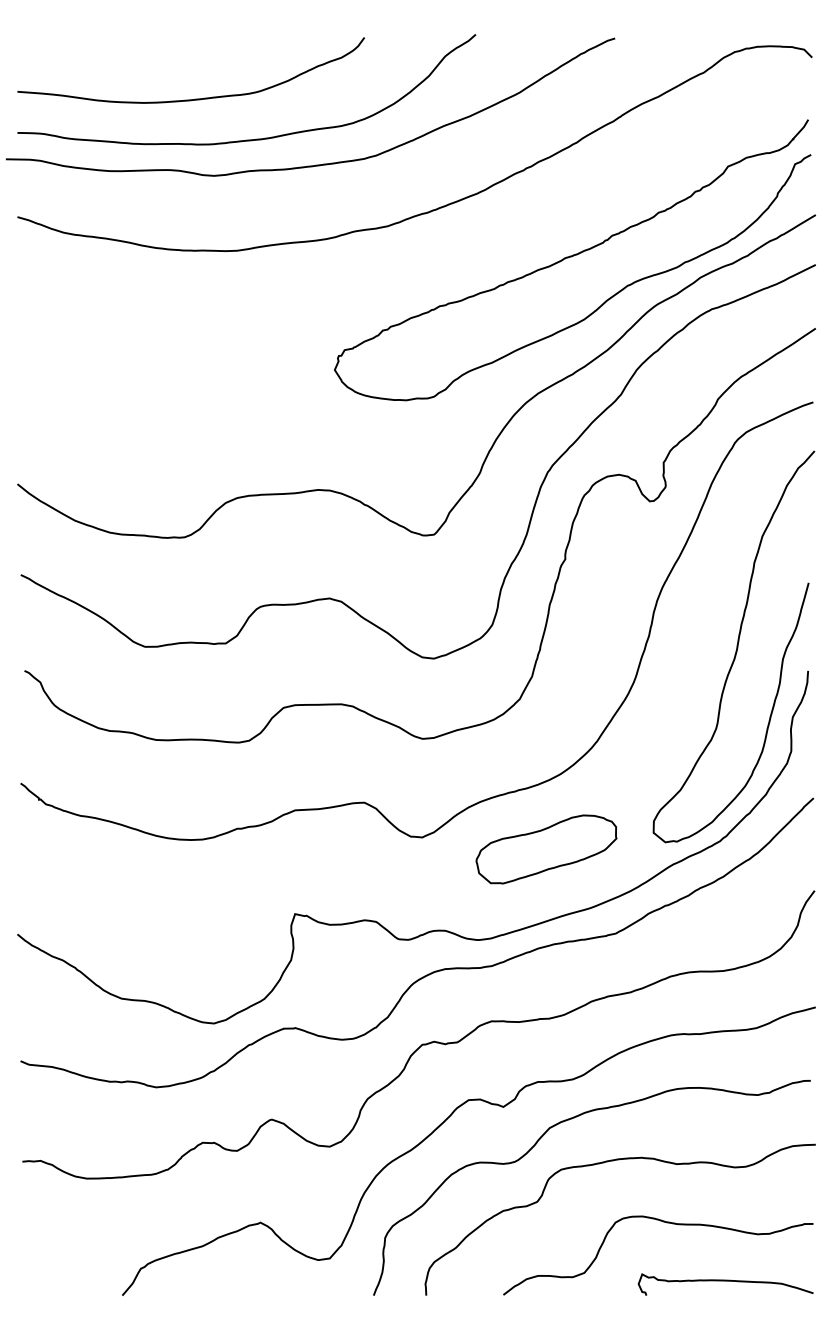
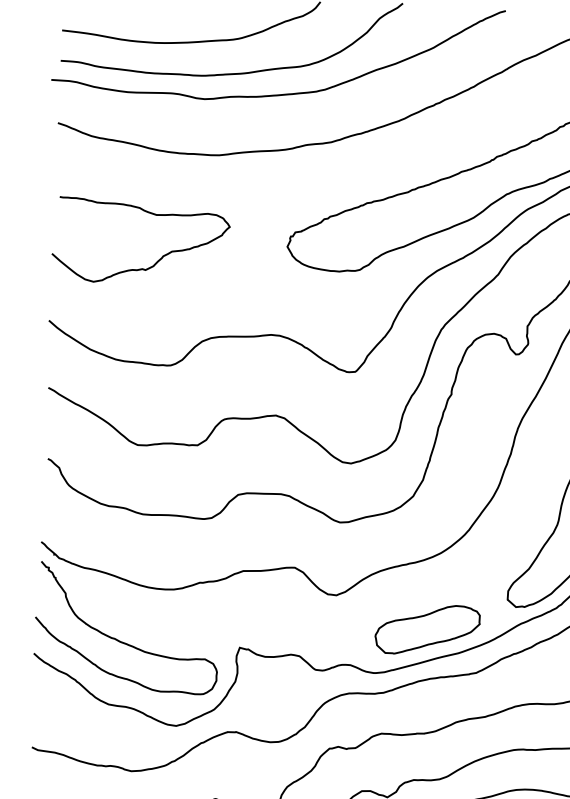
curve: (161, 396) -> (158, 260), added
part: (546, 849) -> (427, 629), moved
curve: (134, 912) -> (121, 641), added

